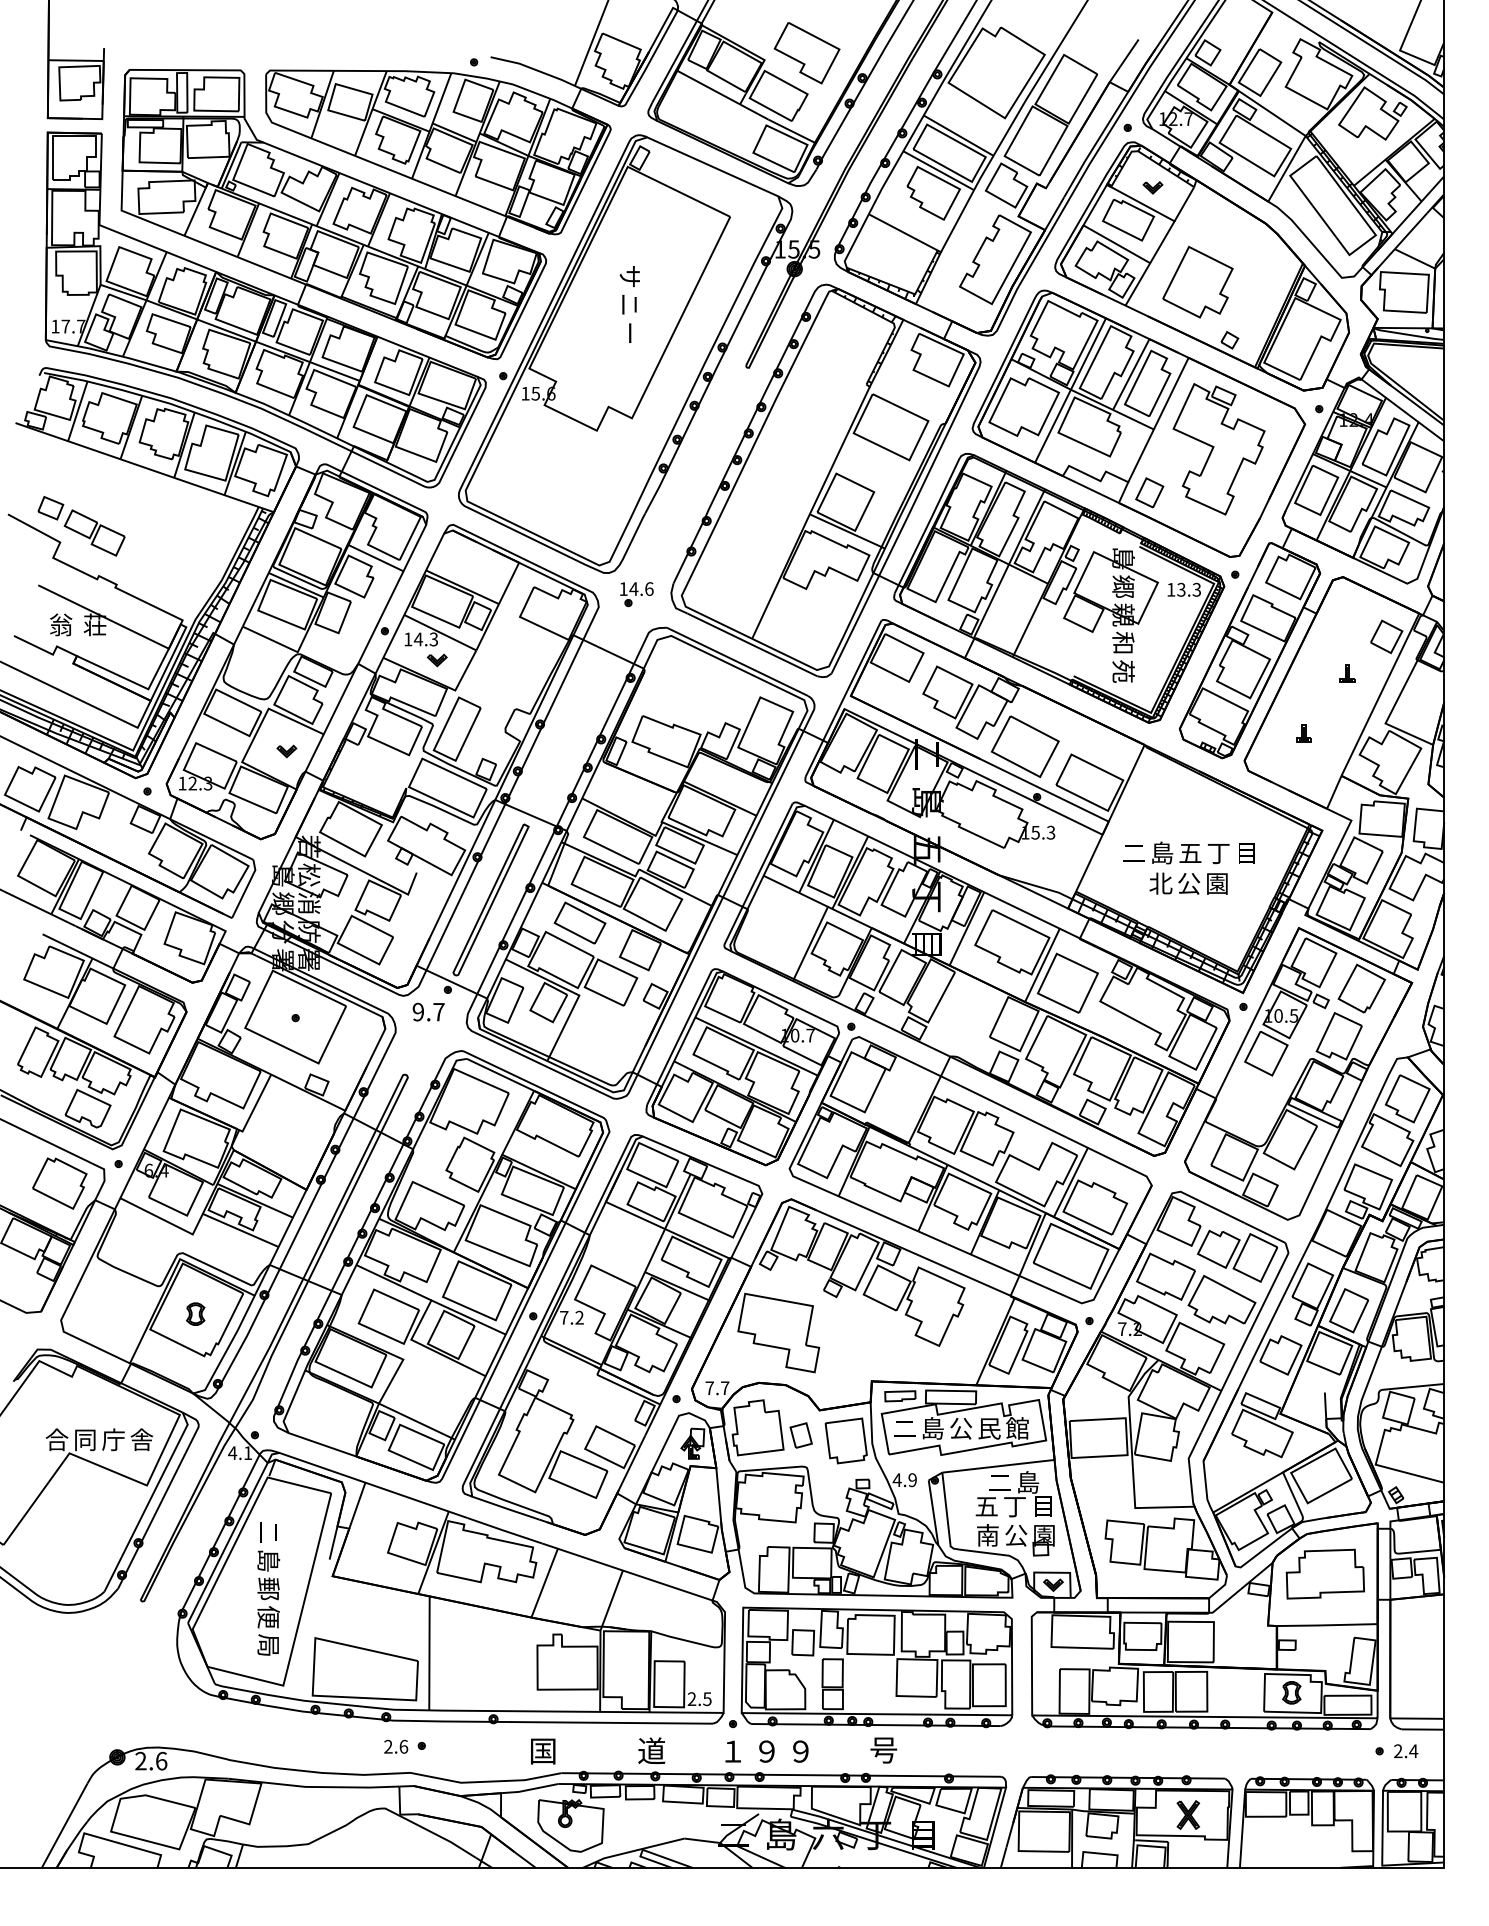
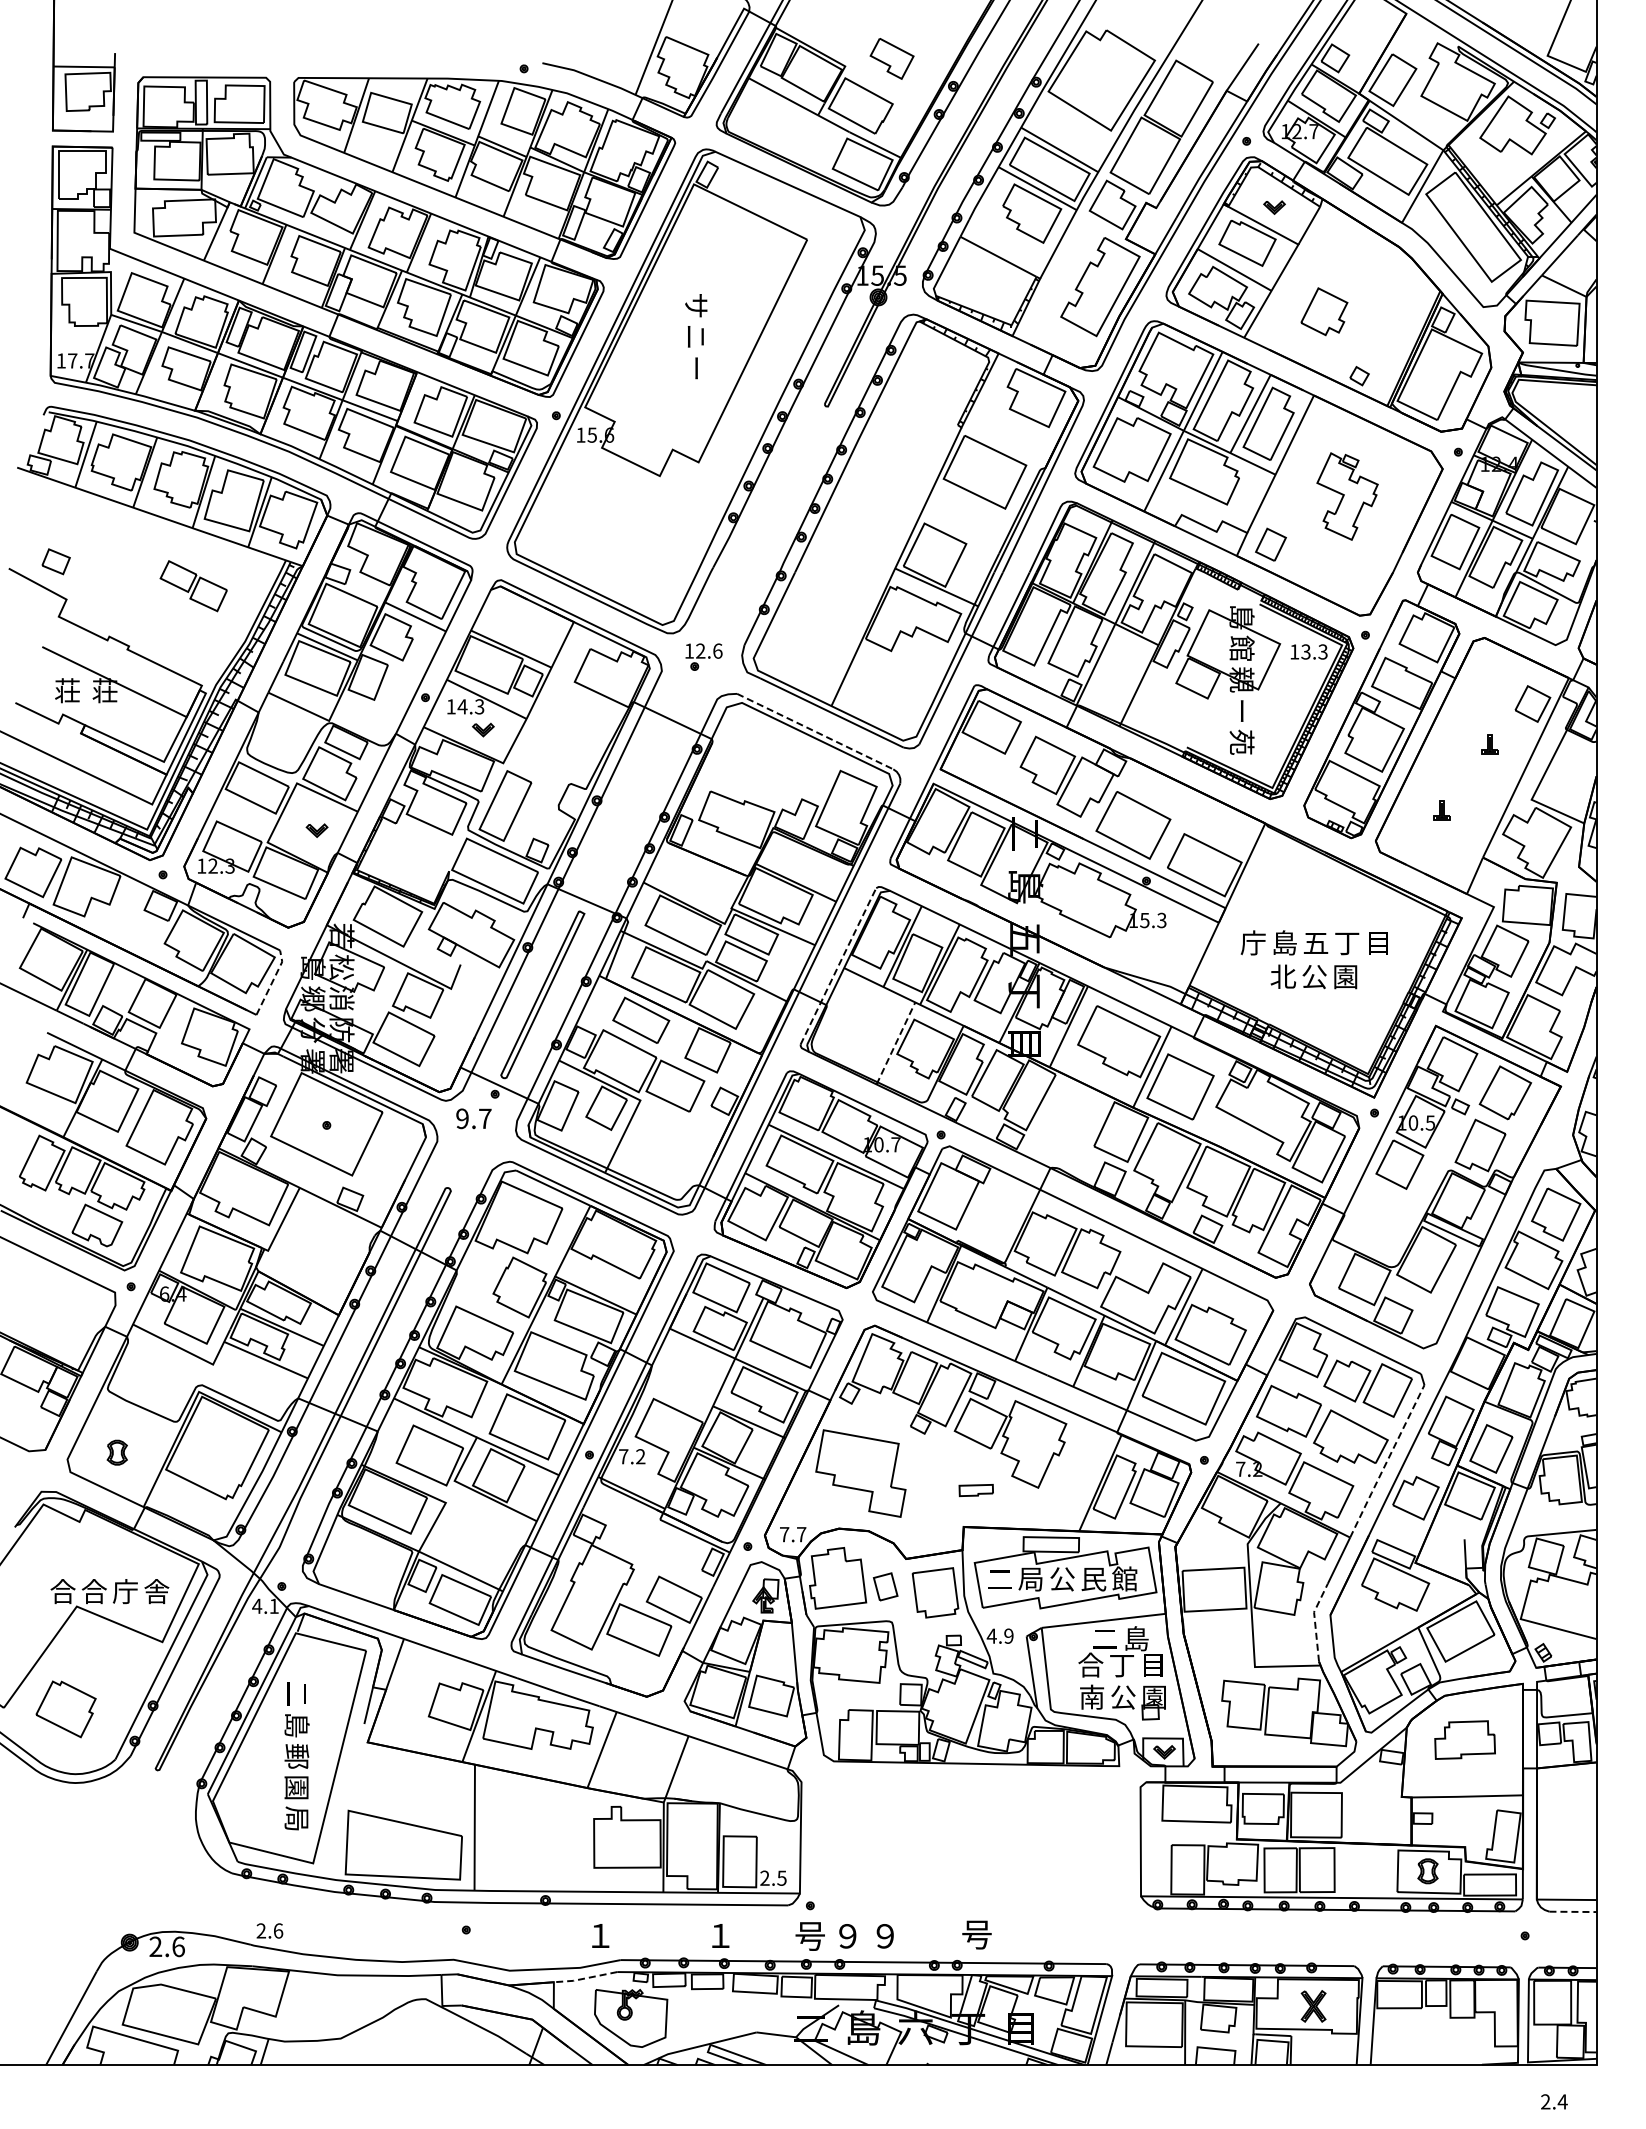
part: (806, 52) -> (891, 58), size x0.6
part: (1198, 281) -> (1324, 311), size x0.6
part: (1218, 449) -> (1347, 496), size x0.6
part: (94, 533) -> (193, 586), moved
text: (1123, 586) -> (1241, 648), 郷 -> 館
text: (633, 588) -> (700, 650), 14.6 -> 12.6
text: (61, 624) -> (67, 690), 翁 -> 荘
text: (1123, 642) -> (1241, 710), 和 -> ー
line: (737, 661) -> (815, 731), solid -> dashed
text: (1133, 852) -> (1252, 942), 二 -> 庁
line: (758, 874) -> (838, 966), solid -> dashed
line: (246, 888) -> (272, 982), solid -> dashed
line: (810, 944) -> (895, 1043), solid -> dashed
part: (59, 1183) -> (65, 1709), moved
part: (194, 1313) -> (116, 1452), moved
line: (1254, 1323) -> (1386, 1462), solid -> dashed
part: (899, 1396) -> (975, 1490), moved
text: (932, 1427) -> (1030, 1578), 島 -> 局
text: (84, 1439) -> (93, 1591), 同 -> 合
line: (1189, 1465) -> (1314, 1620), solid -> dashed
text: (986, 1505) -> (1090, 1664), 五 -> 合
part: (1324, 1573) -> (1464, 1739), size x0.7
text: (268, 1617) -> (296, 1787), 便 -> 園
part: (877, 1667) -> (969, 1843), removed
line: (1422, 1729) -> (1572, 1911), solid -> dashed
text: (395, 1746) -> (269, 1930), moved
text: (651, 1750) -> (720, 1935), 道 -> １
text: (1406, 1750) -> (1554, 2101), moved
text: (543, 1751) -> (600, 1936), 国 -> １
text: (732, 1751) -> (809, 1936), １ -> 号
line: (529, 1789) -> (585, 1978), solid -> dashed

